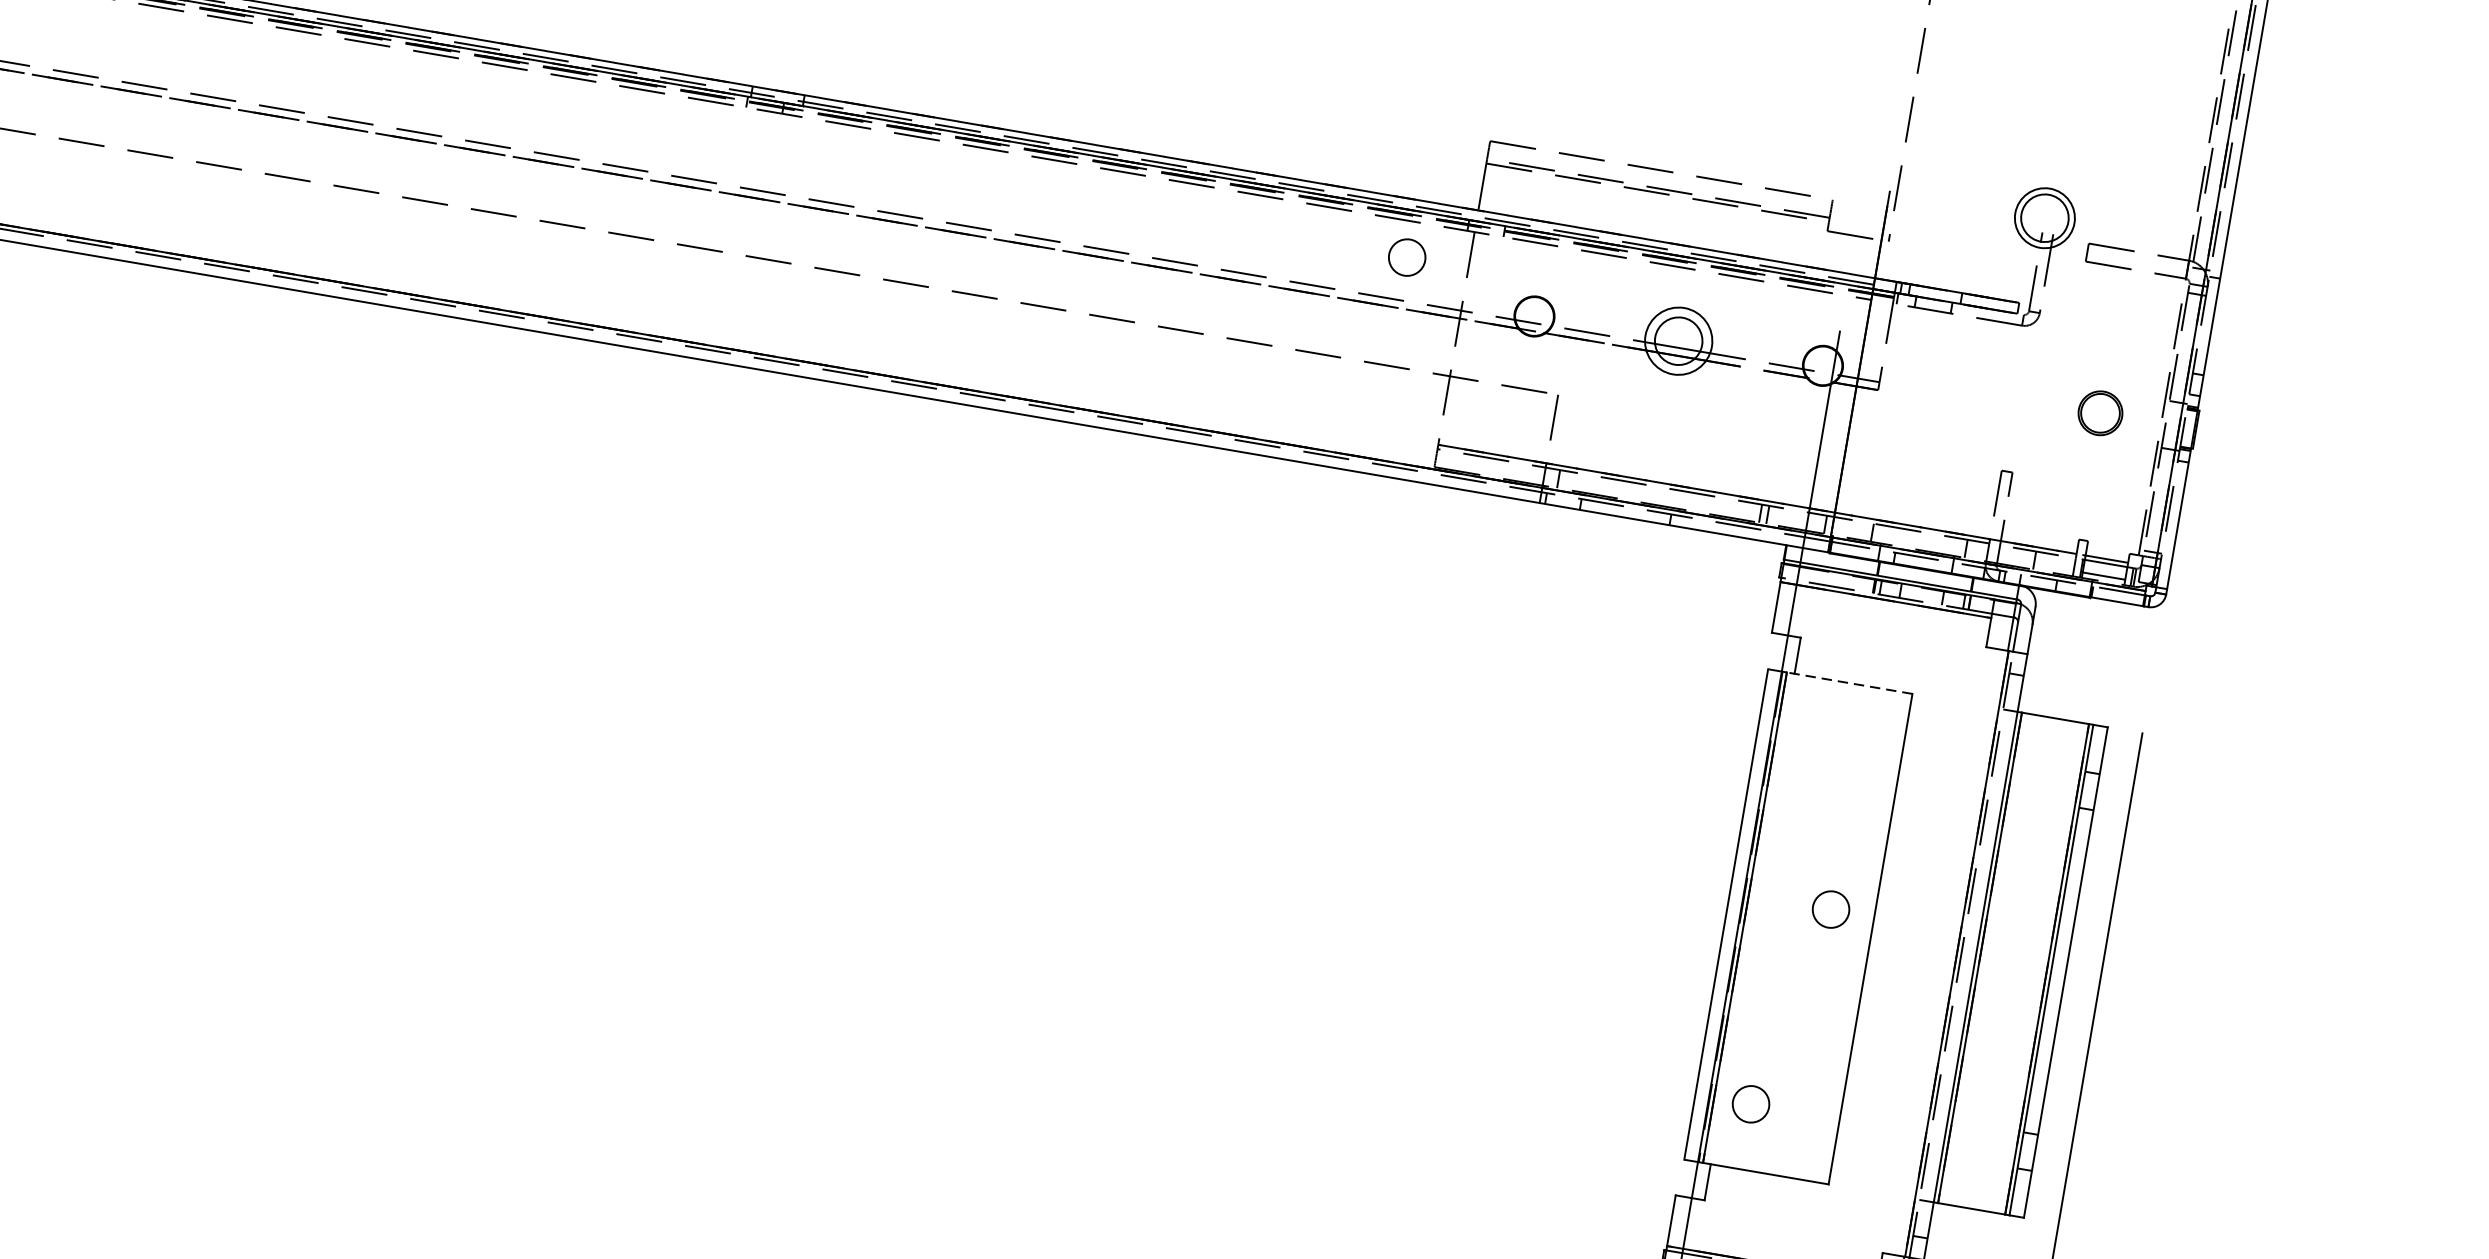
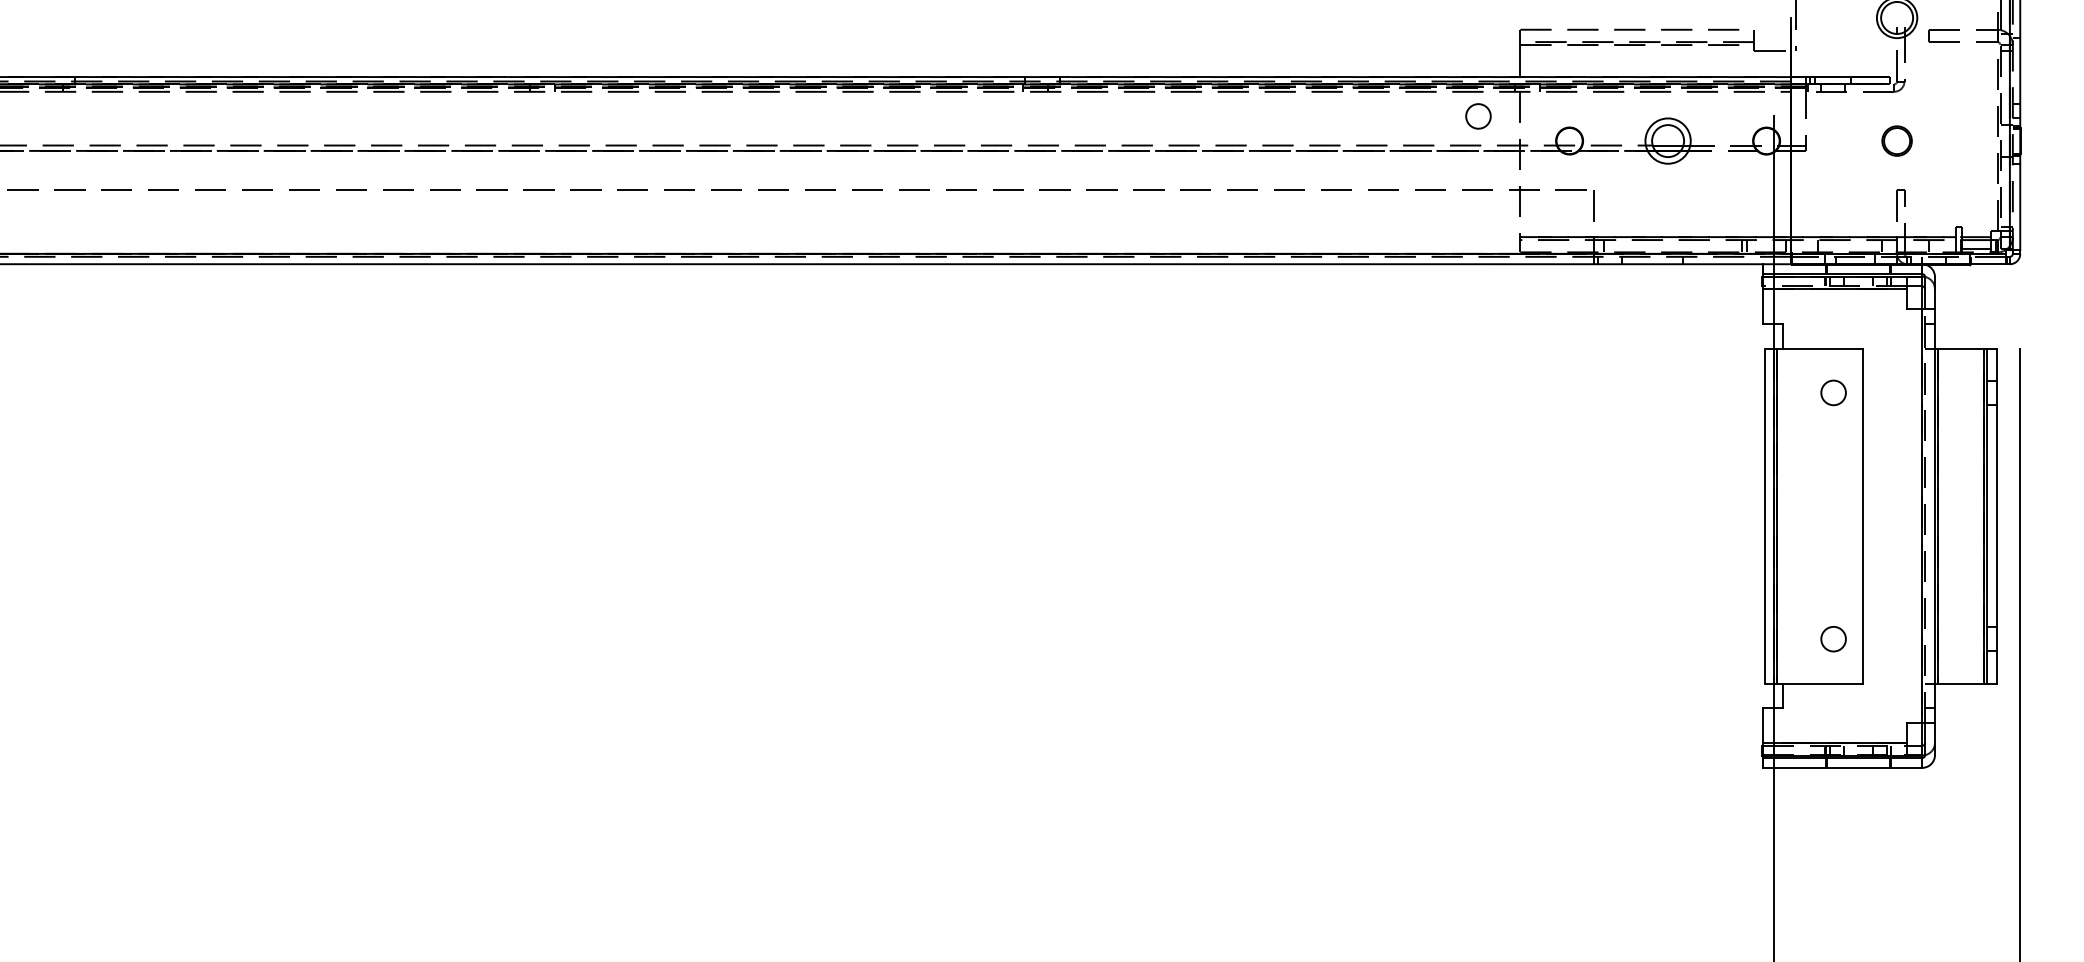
part: (2099, 412) -> (1896, 140), moved
line: (1849, 683) -> (1820, 348), dashed -> solid
circle: (1830, 908) -> (1833, 392), moved
circle: (1750, 1104) -> (1833, 639), moved

